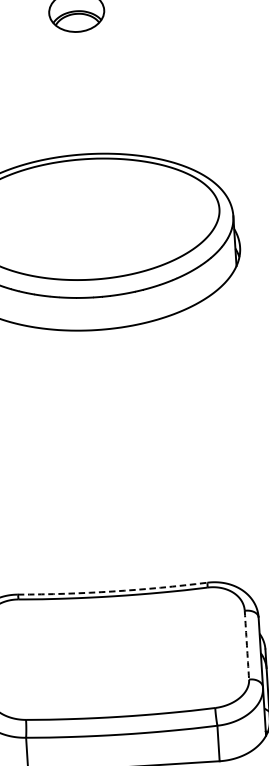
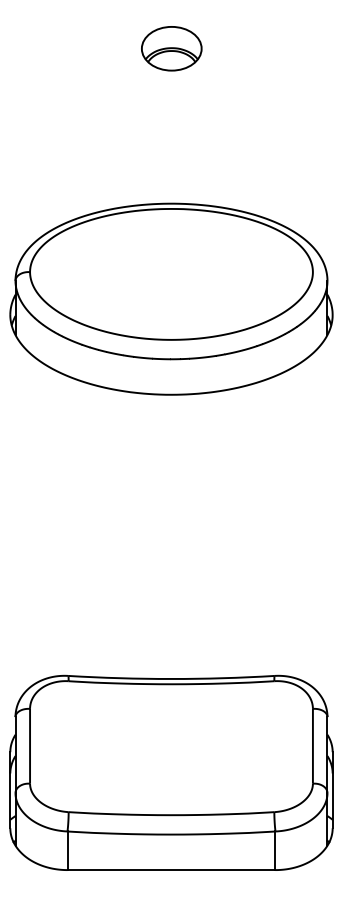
line: (112, 591) -> (171, 679), dashed -> solid
line: (246, 645) -> (312, 746), dashed -> solid

